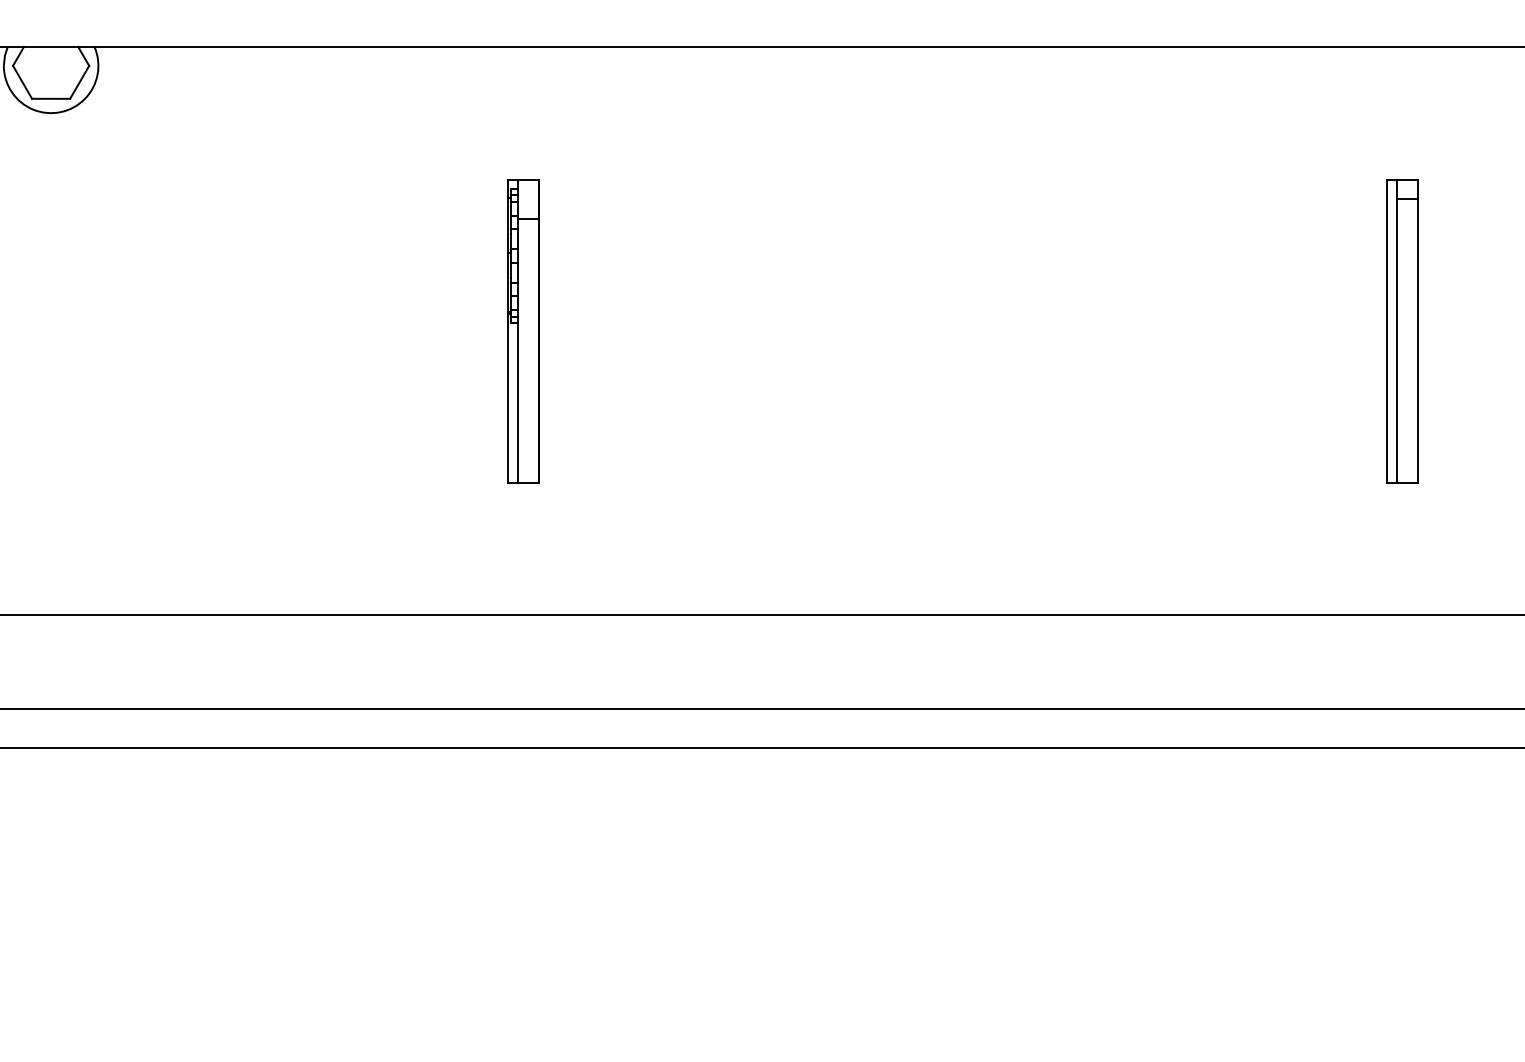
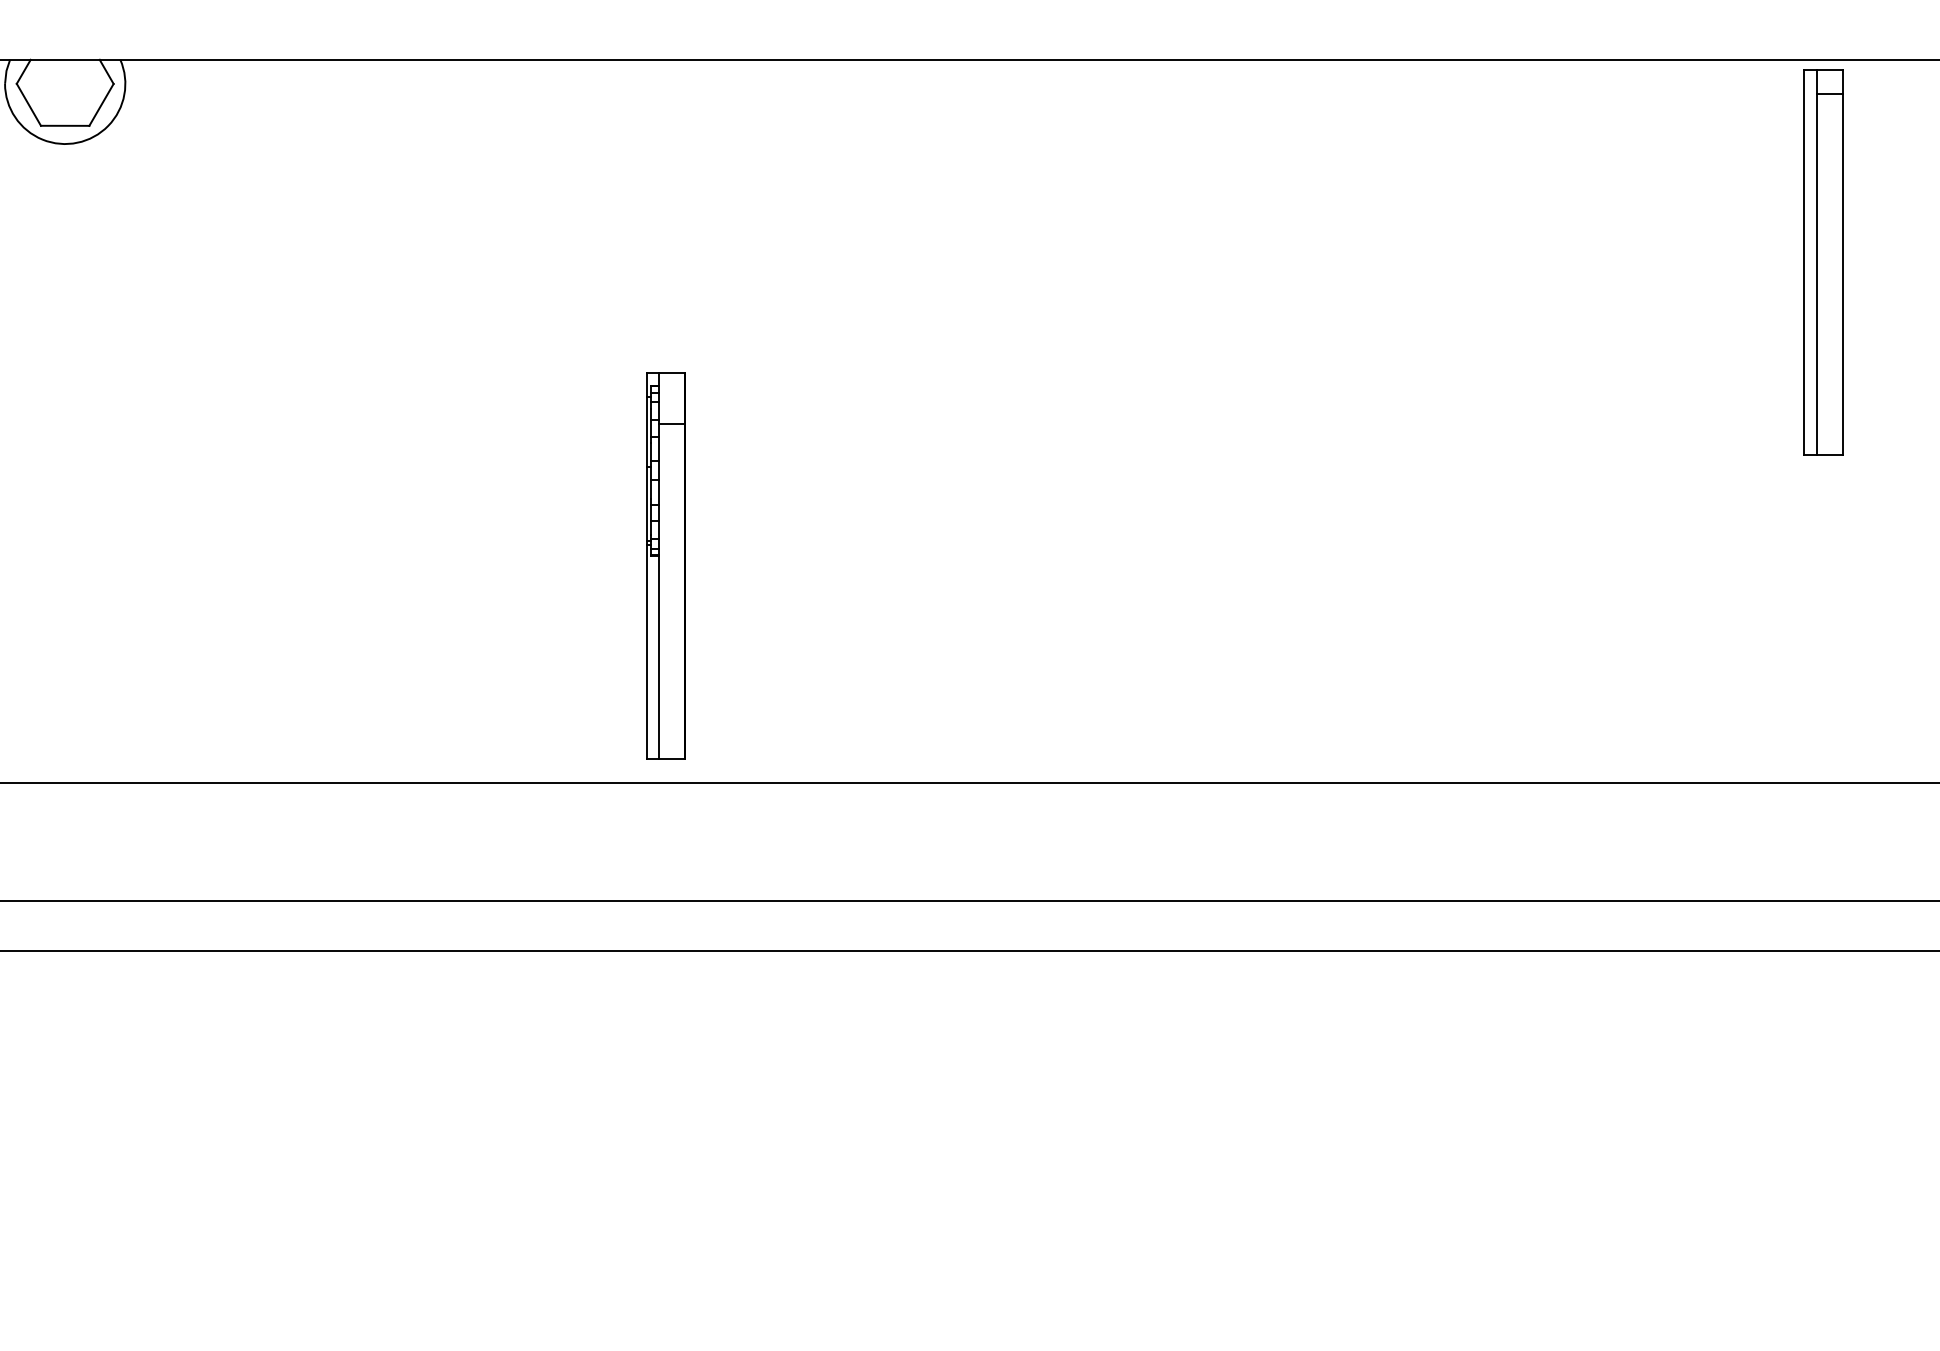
part: (523, 331) -> (666, 566), moved
part: (1402, 331) -> (1823, 262), moved

